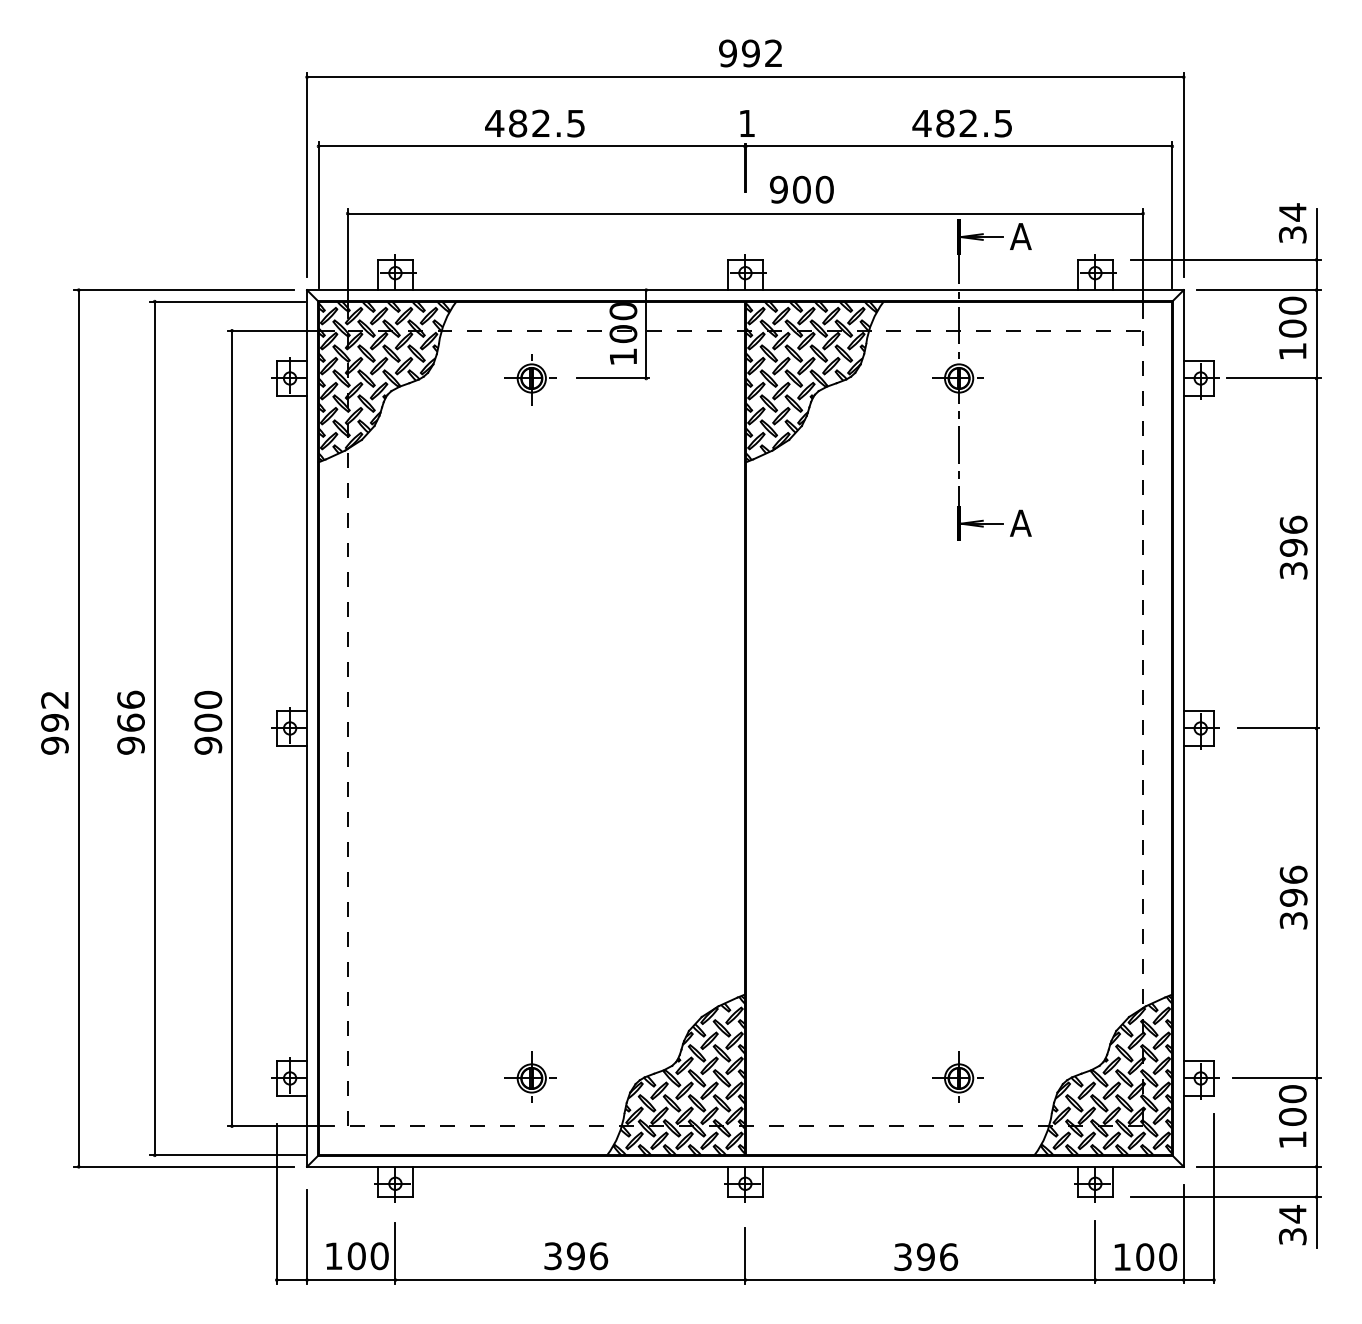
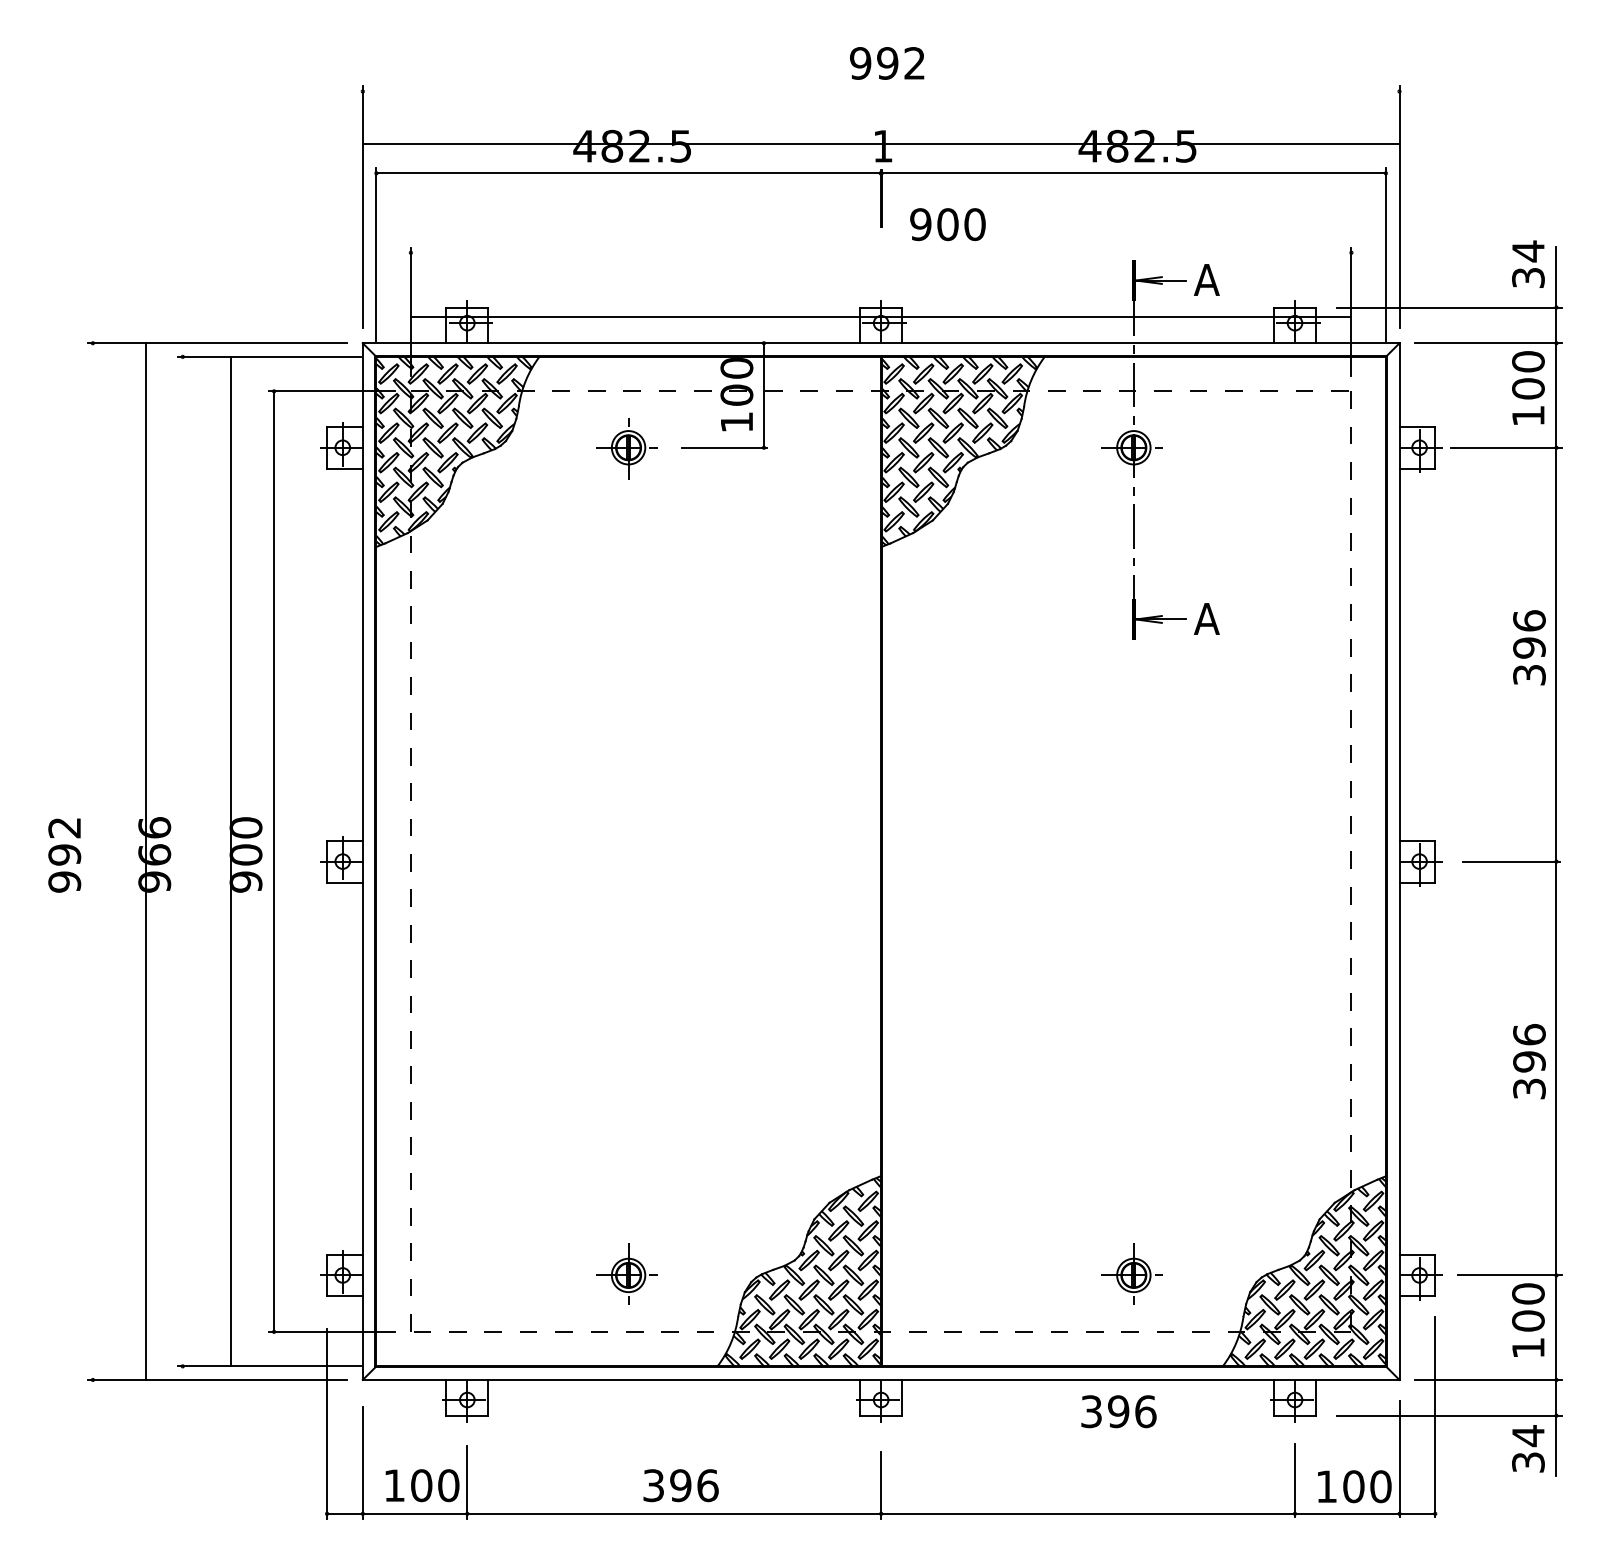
line: (744, 77) -> (880, 143), moved
line: (744, 213) -> (880, 316), moved
line: (78, 728) -> (145, 861), moved
line: (154, 728) -> (230, 861), moved
text: (925, 1256) -> (1118, 1411), moved

